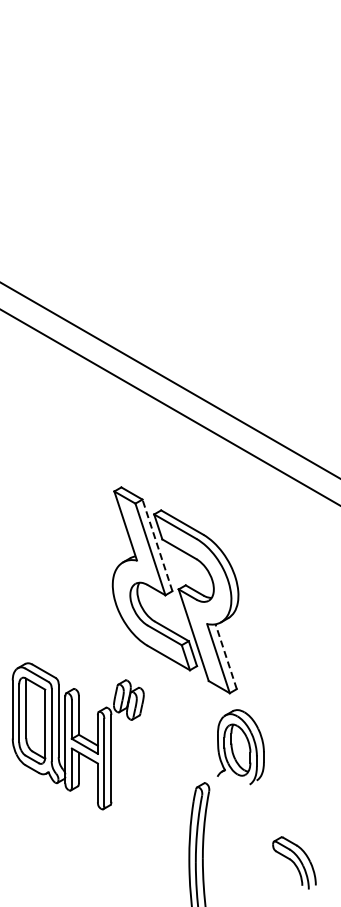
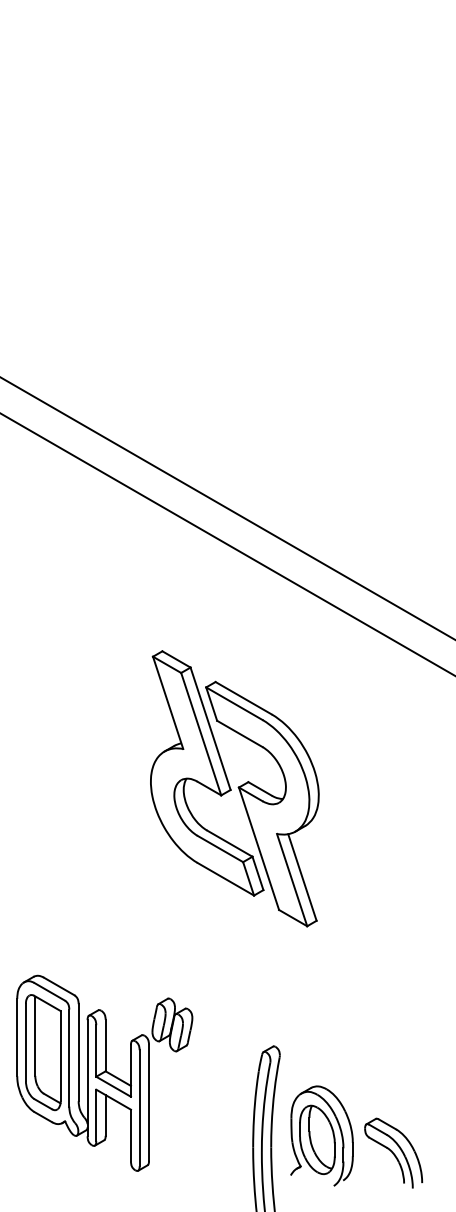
line: (157, 544) -> (210, 727), dashed -> solid
line: (226, 656) -> (302, 877), dashed -> solid
part: (77, 736) -> (103, 1073), moved
part: (240, 747) -> (321, 1136), moved

